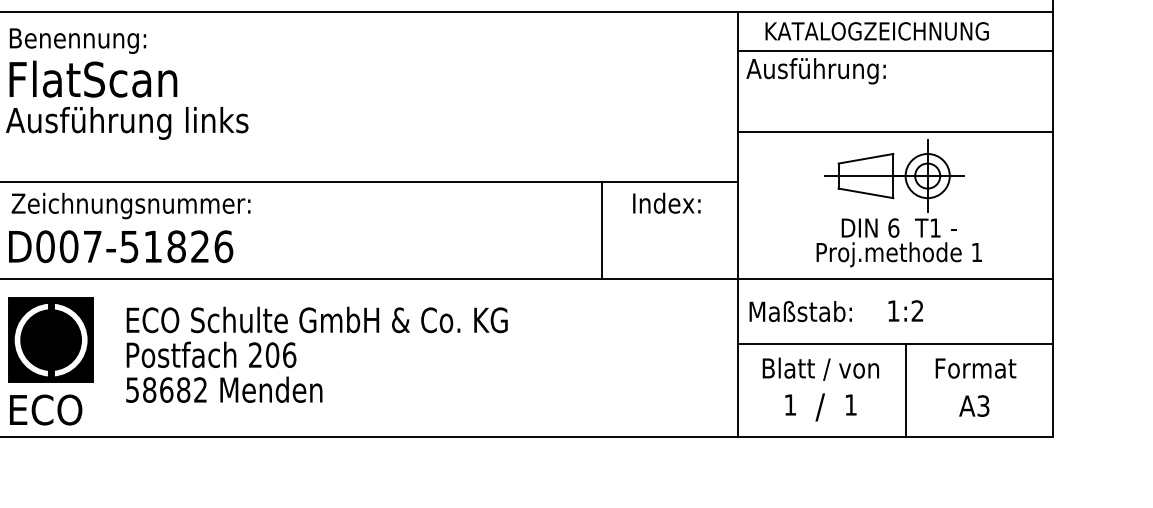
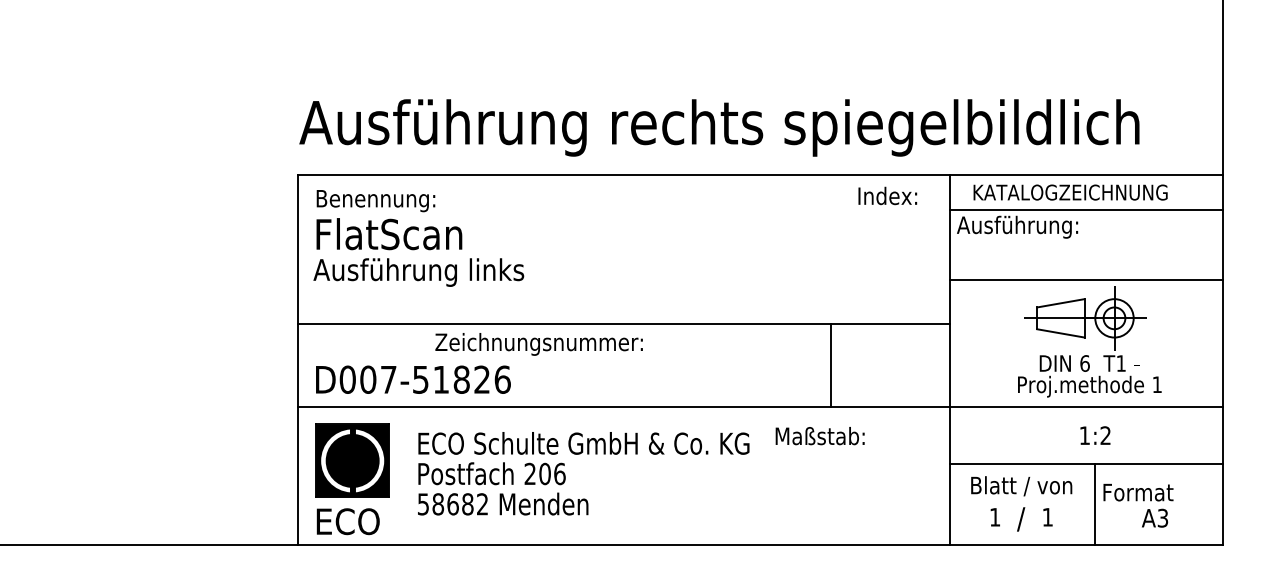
text: (666, 202) -> (887, 195), moved
text: (130, 206) -> (538, 344), moved
text: (799, 312) -> (819, 436), moved
text: (976, 368) -> (1138, 492), moved

